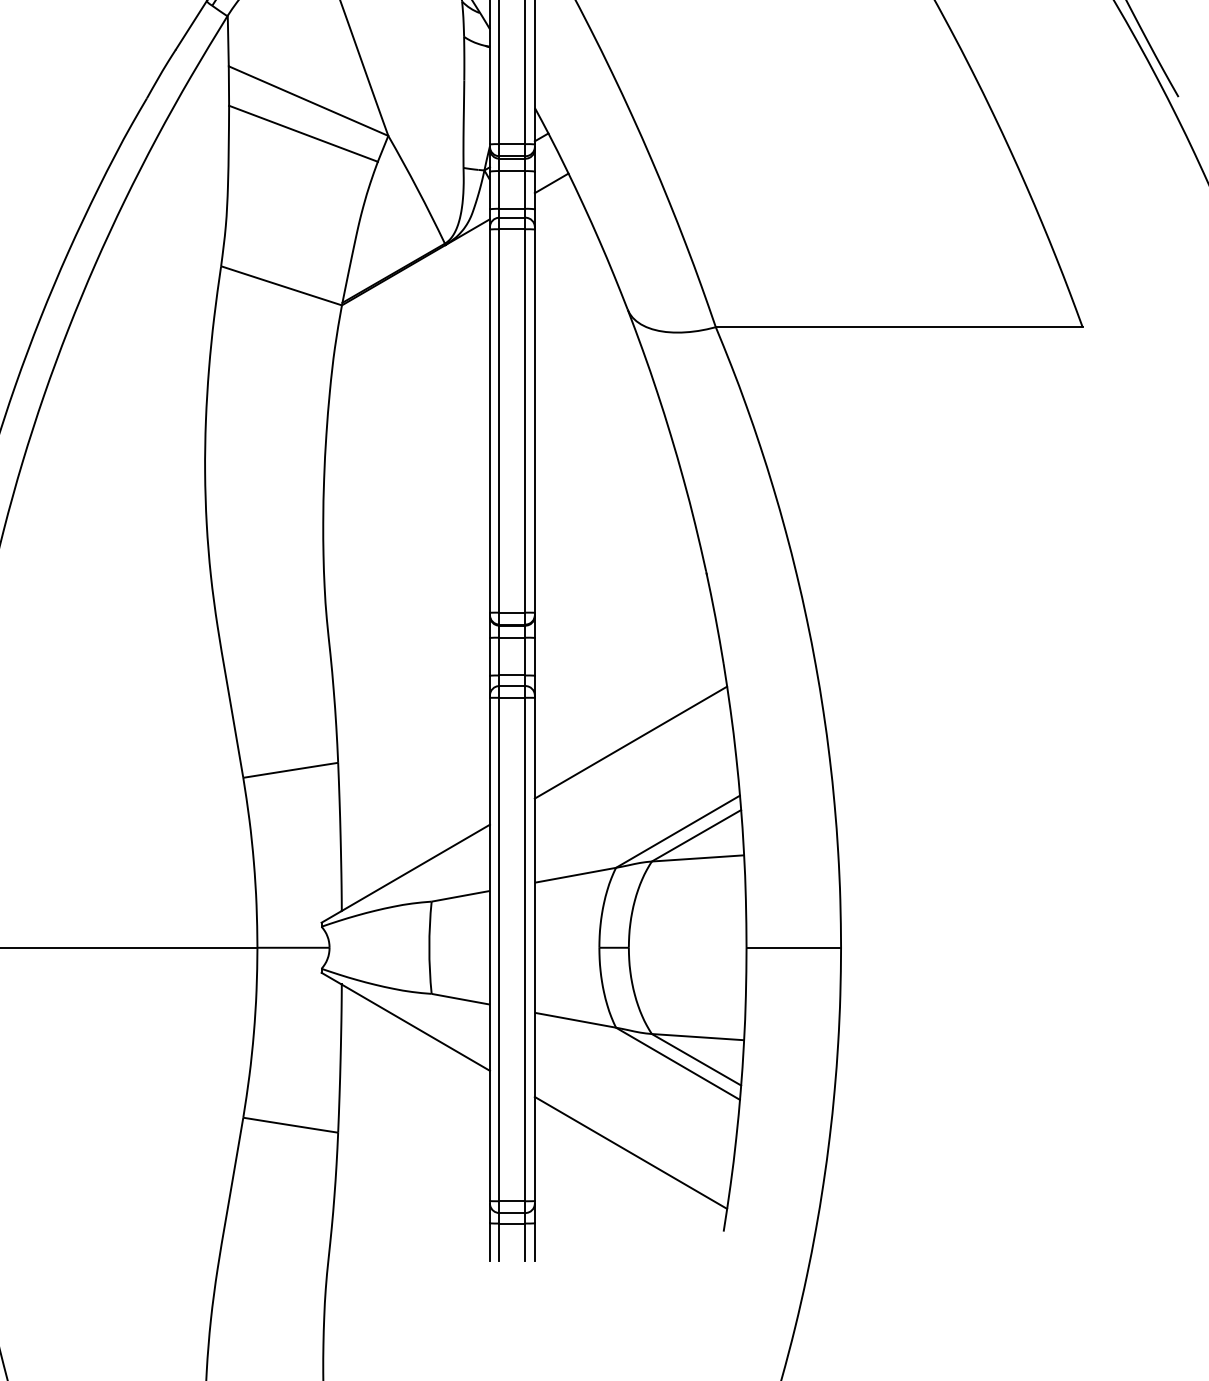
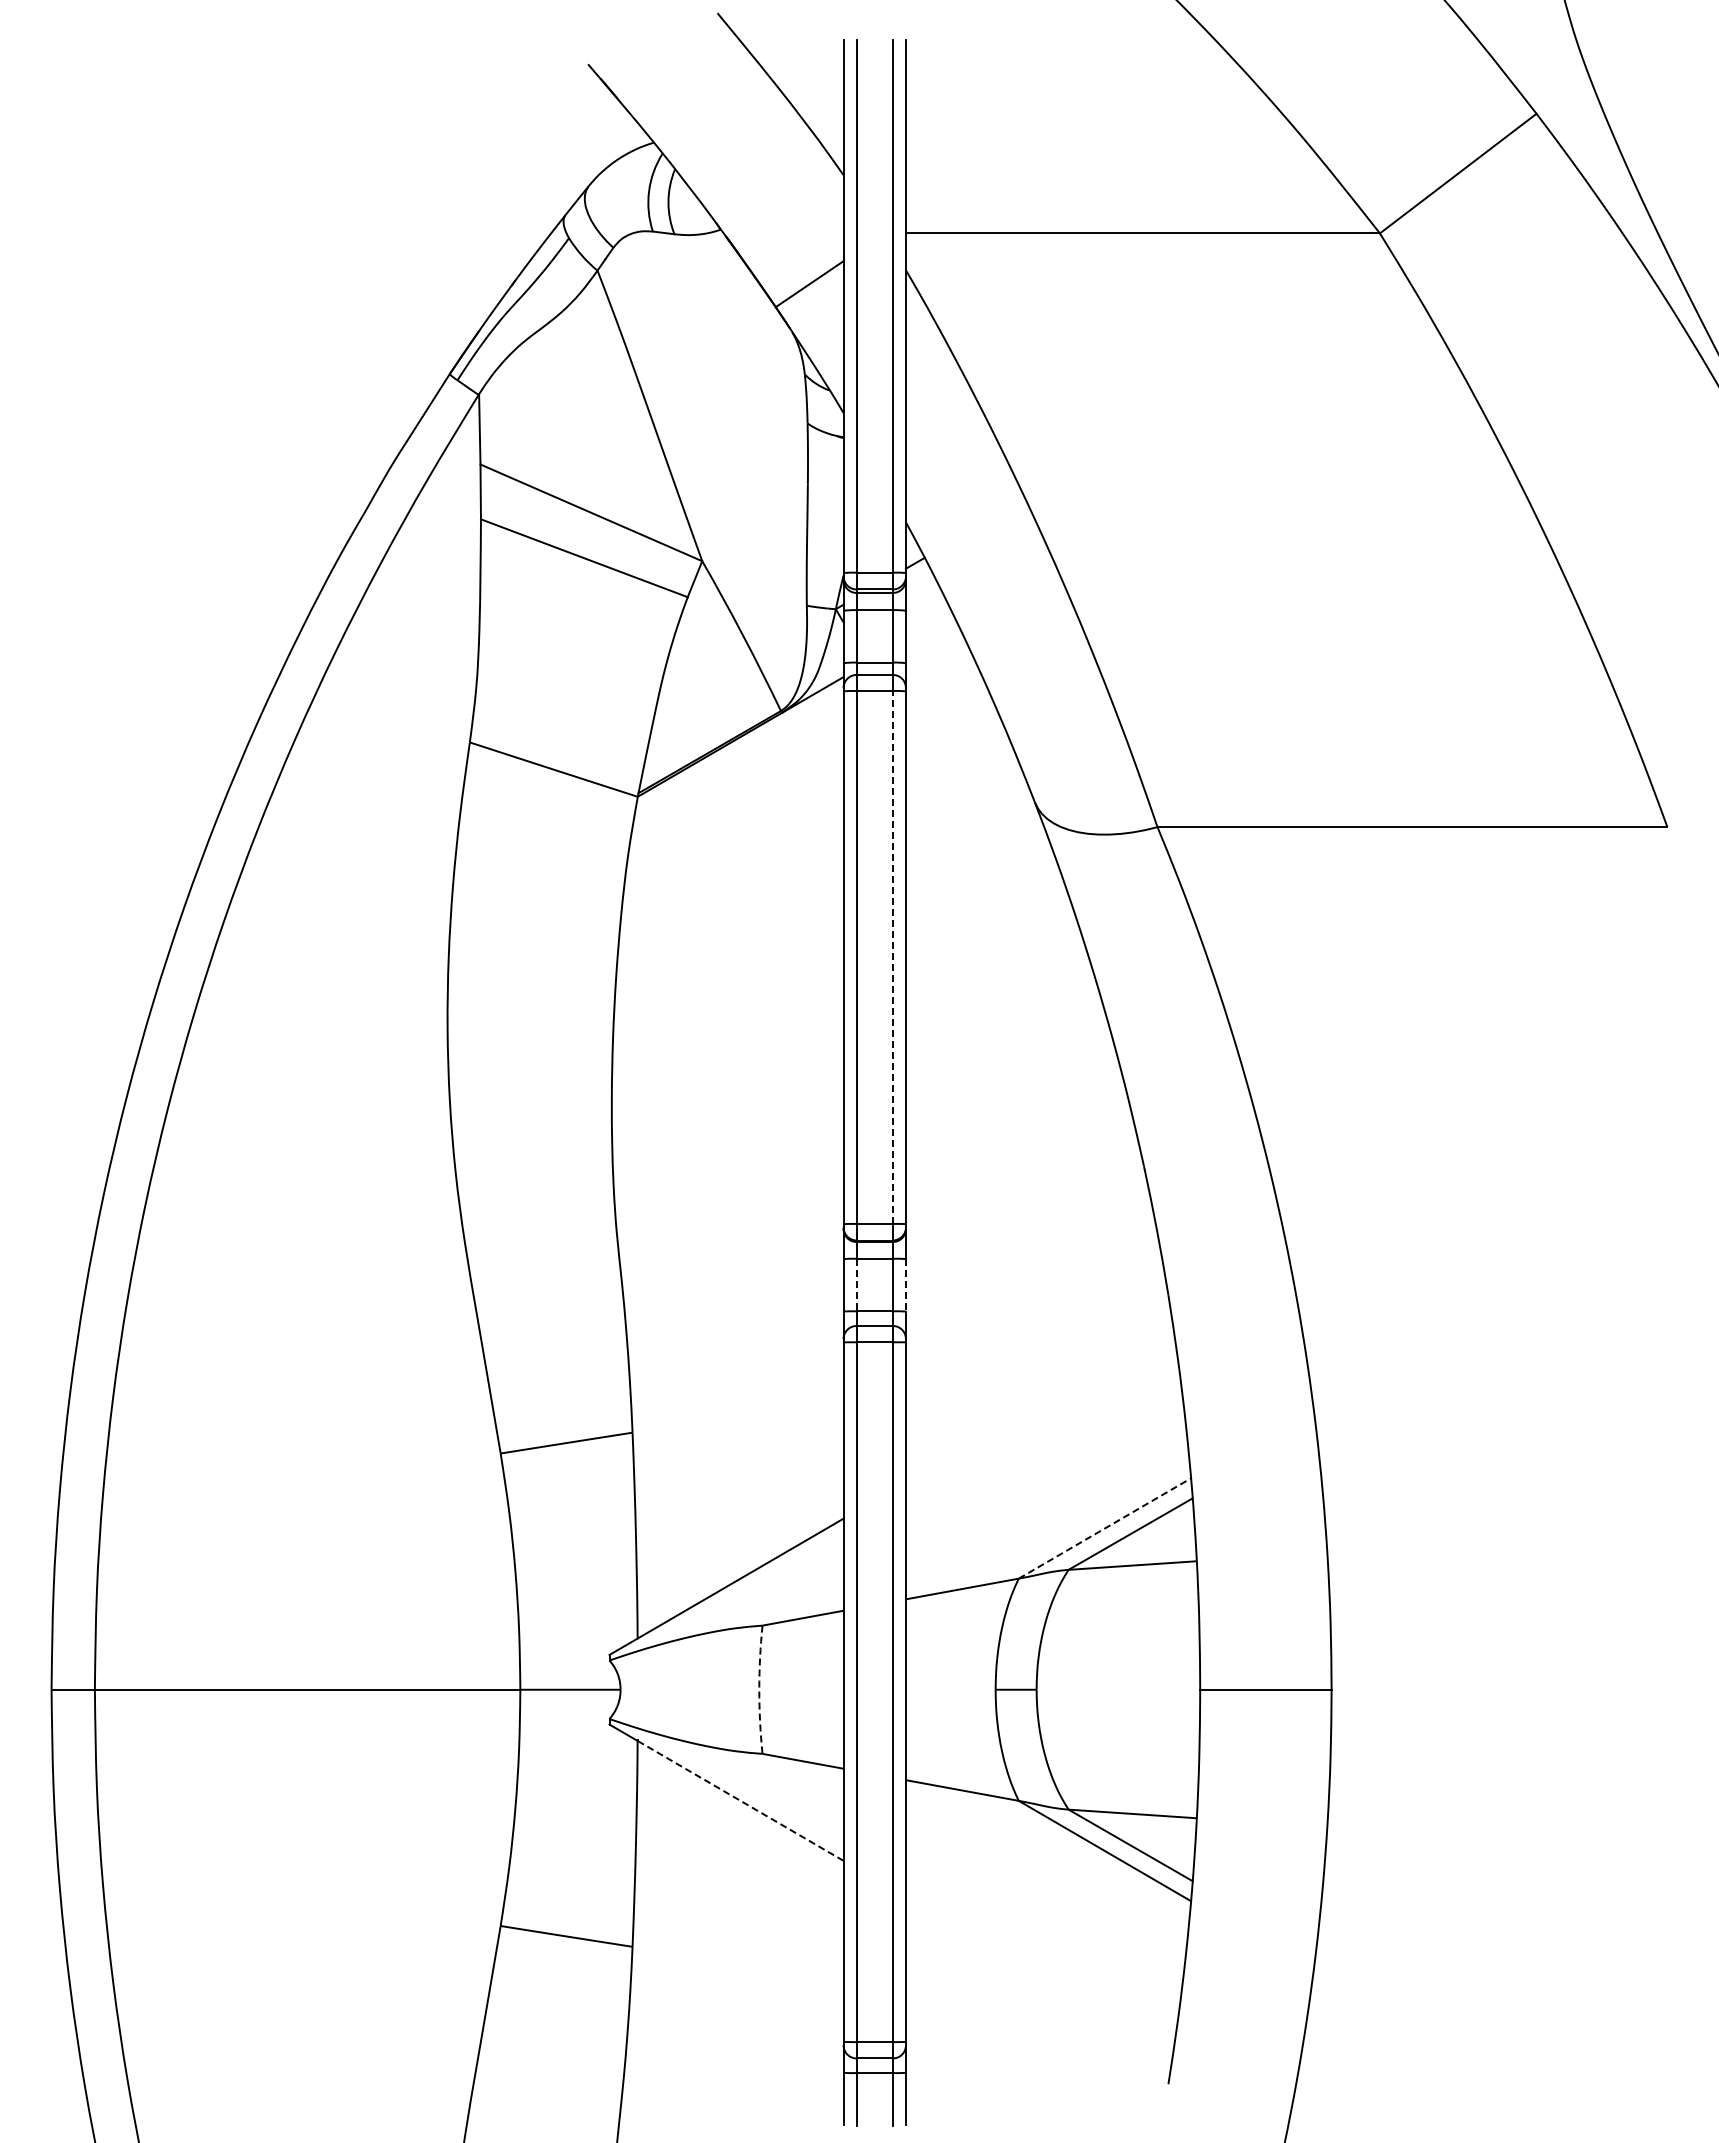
line: (551, 182) -> (928, 626), removed
line: (525, 420) -> (892, 956), solid -> dashed
line: (499, 656) -> (856, 1285), solid -> dashed
line: (534, 656) -> (905, 1285), solid -> dashed
line: (630, 742) -> (1039, 1404), removed
line: (677, 831) -> (1104, 1528), solid -> dashed
arc: (429, 947) -> (759, 1689), solid -> dashed
line: (415, 1027) -> (740, 1800), solid -> dashed
line: (630, 1152) -> (1039, 1974), removed

